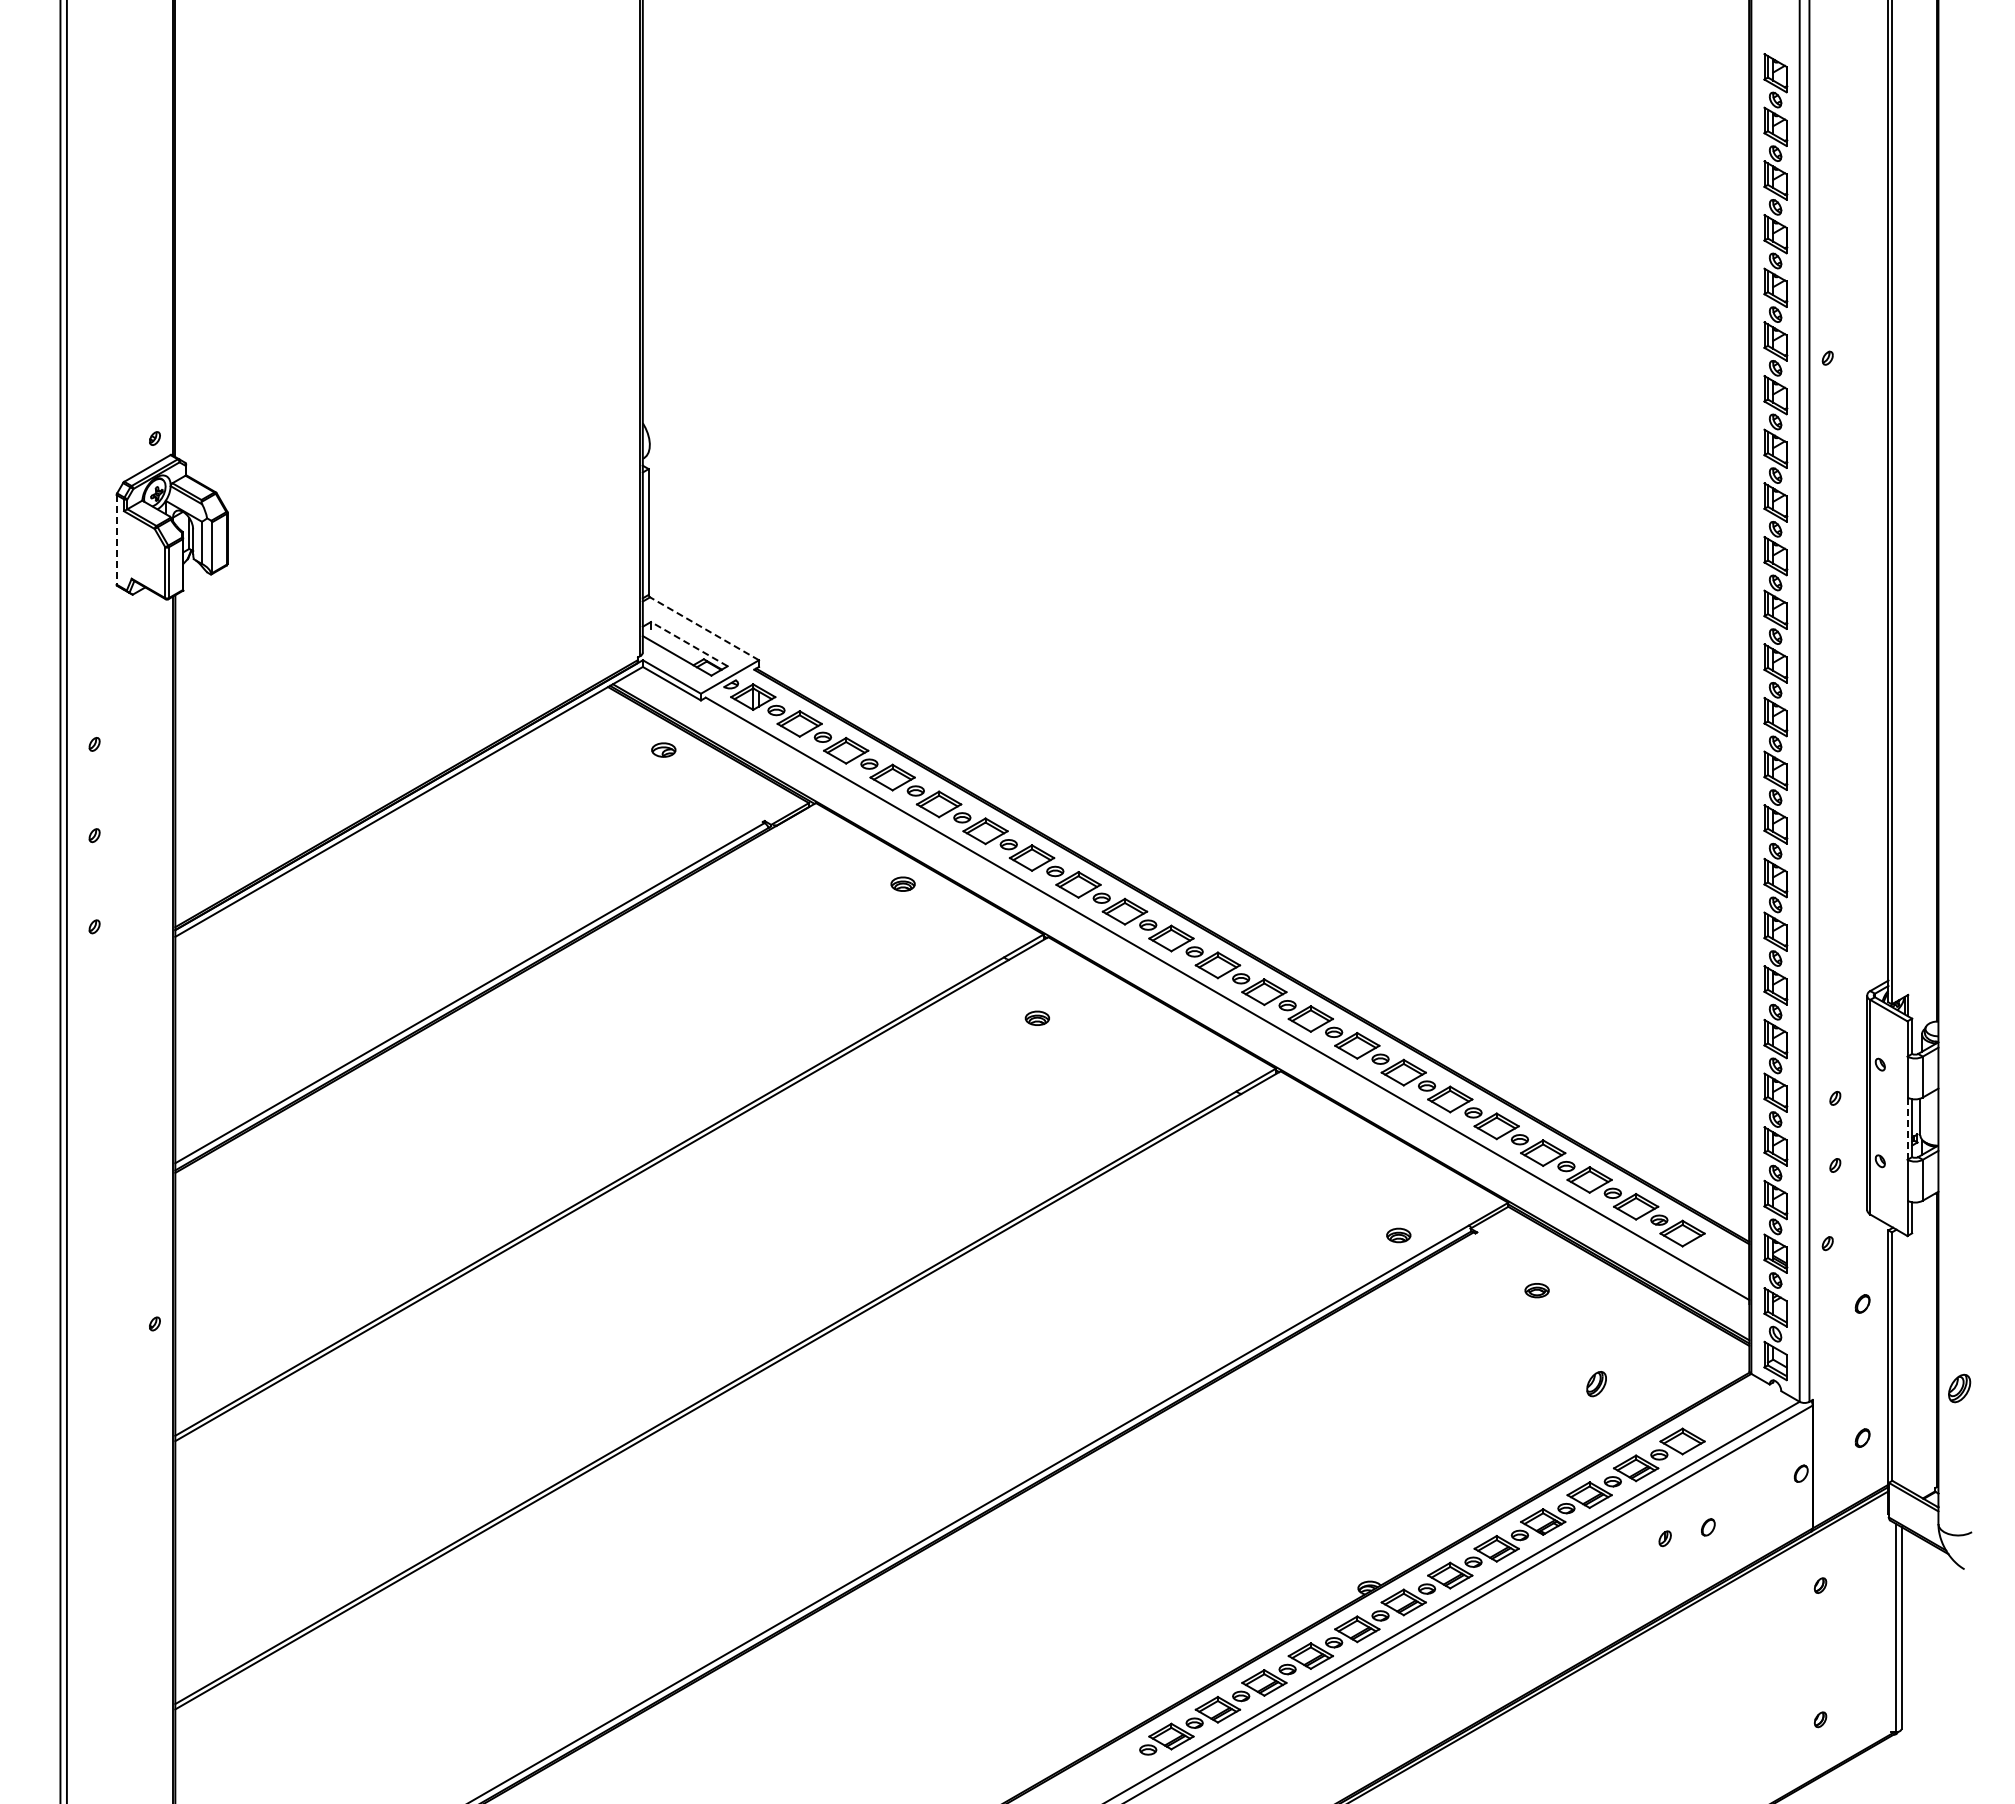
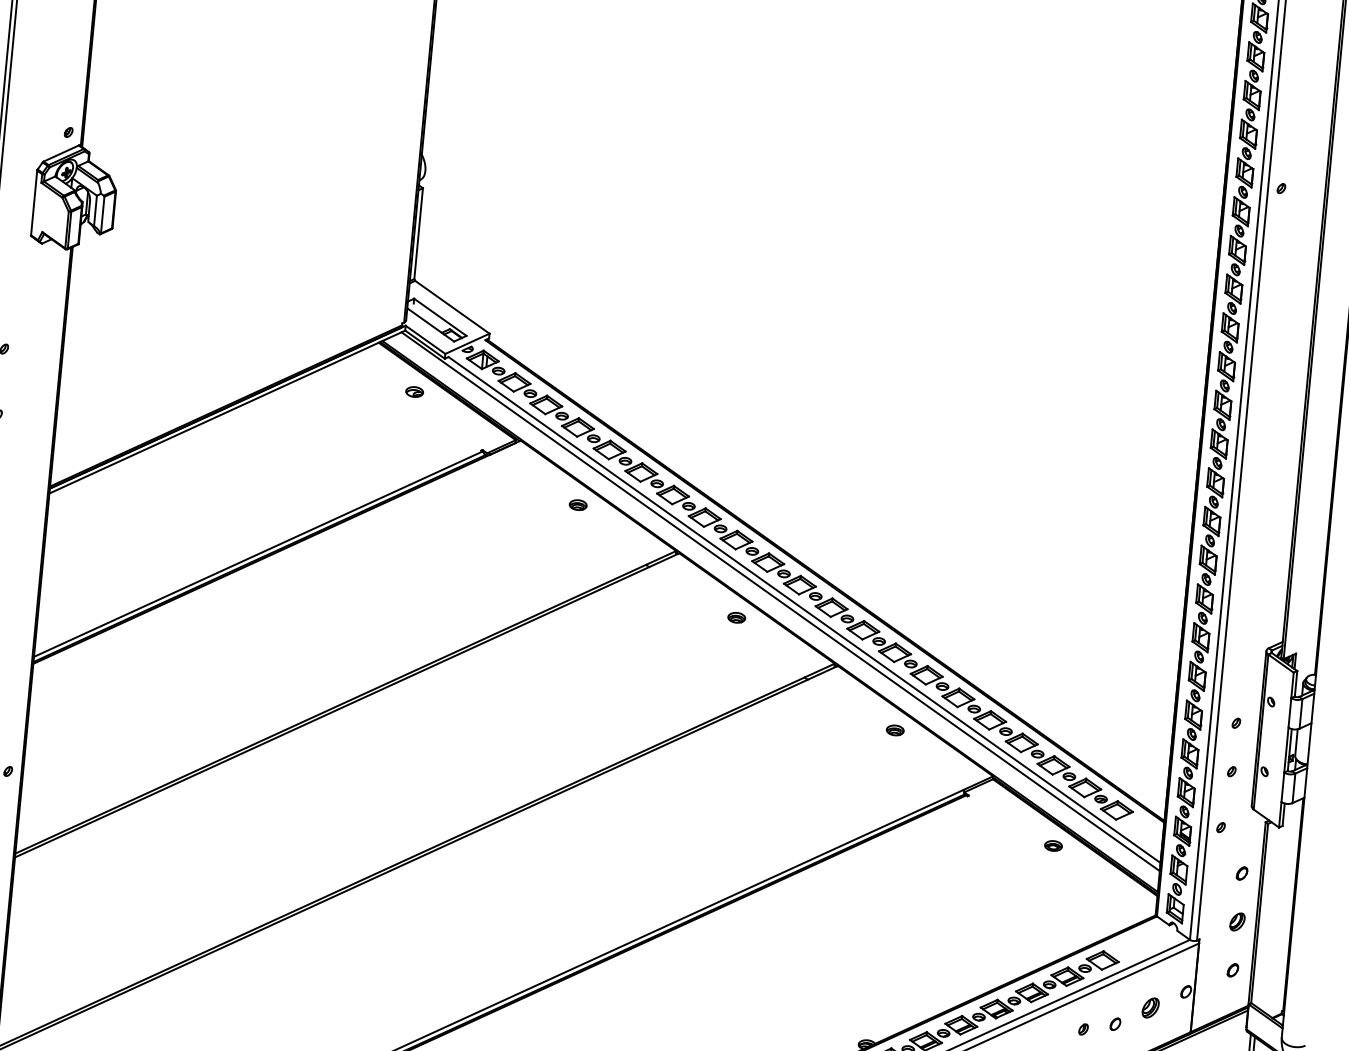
line: (116, 539) -> (34, 202), dashed -> solid
line: (704, 628) -> (452, 307), dashed -> solid
line: (688, 643) -> (439, 316), dashed -> solid
line: (1193, 990) -> (780, 601), added
part: (1036, 1017) -> (736, 617), moved
line: (1907, 1128) -> (1286, 749), dashed -> solid
part: (1398, 1235) -> (895, 730), moved
part: (1536, 1290) -> (1053, 845), moved
part: (1596, 1384) -> (1237, 922), moved
part: (1959, 1388) -> (1150, 1007), moved

